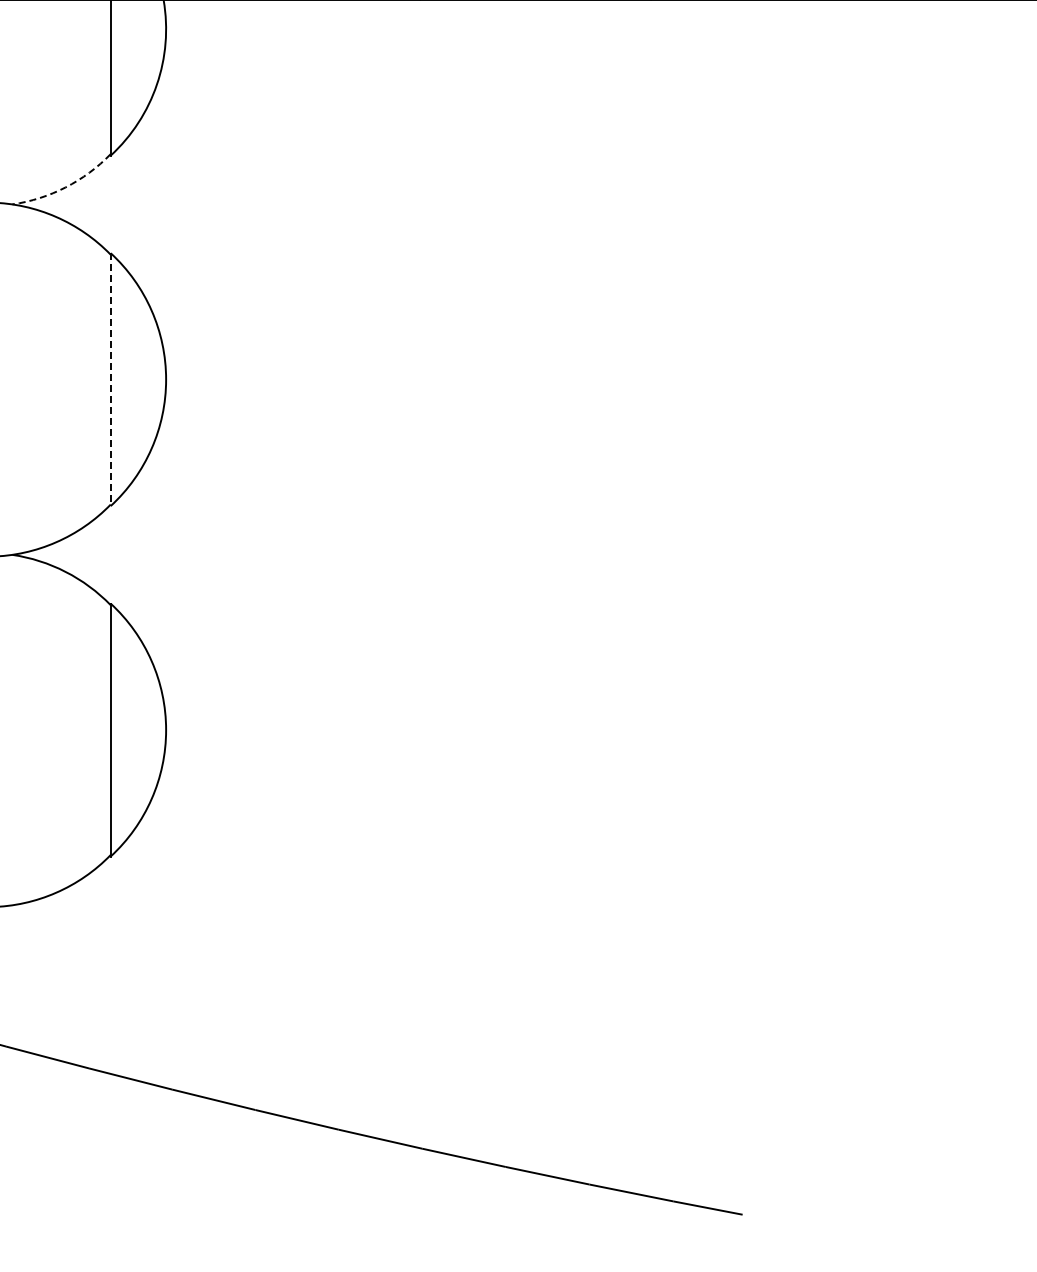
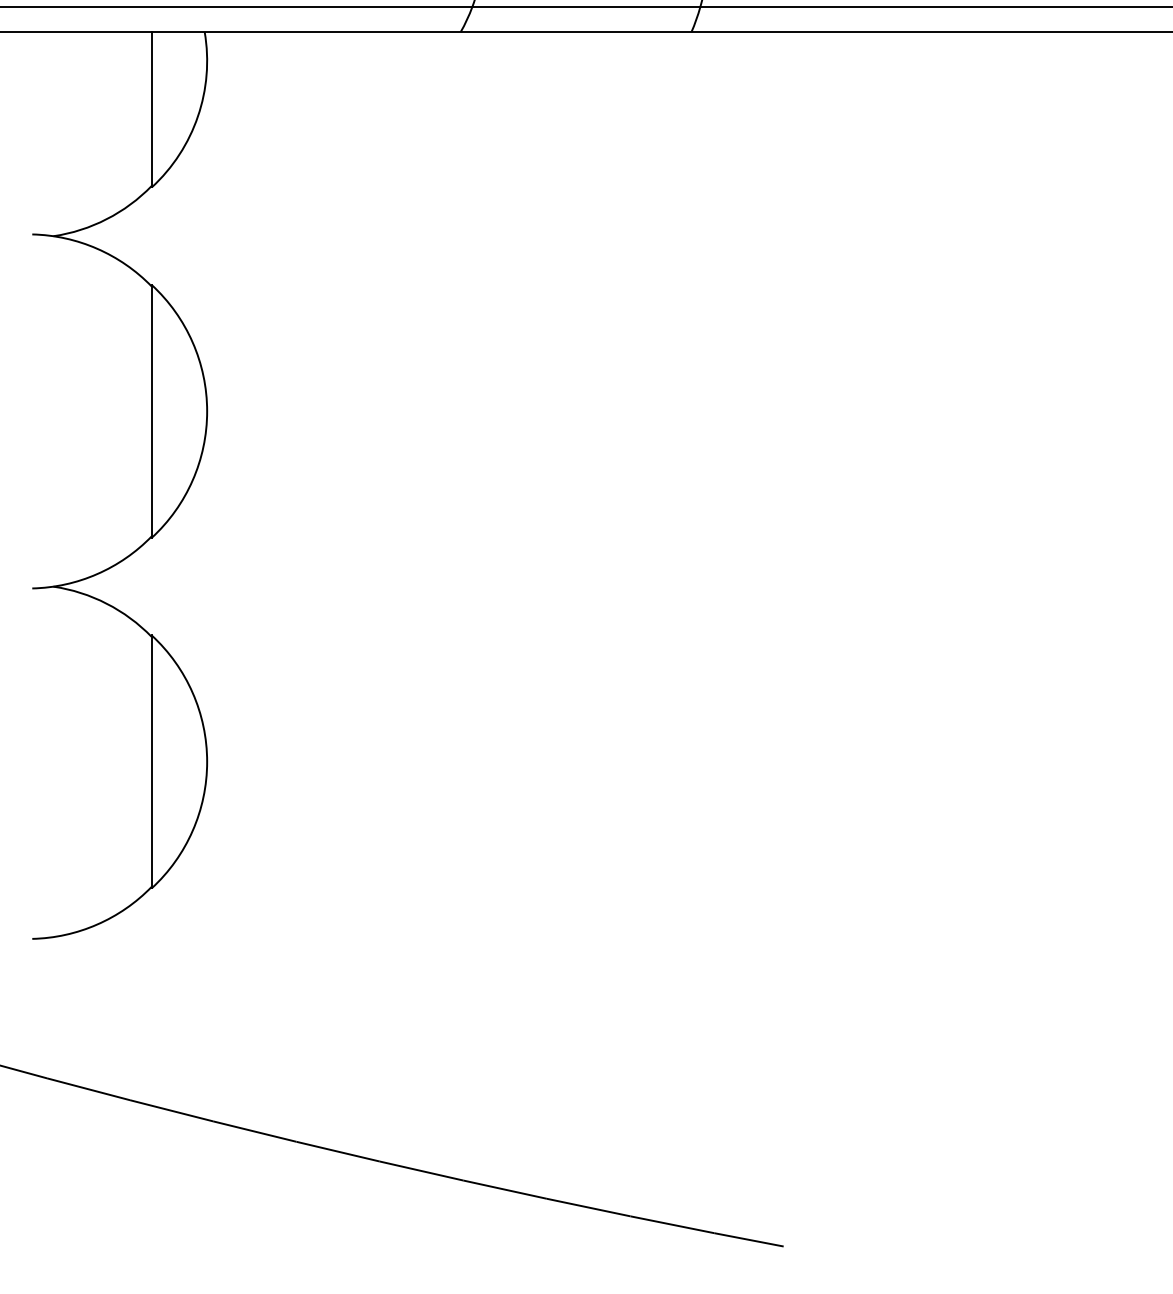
arc: (65, 187) -> (106, 219), dashed -> solid
line: (110, 379) -> (151, 411), dashed -> solid

